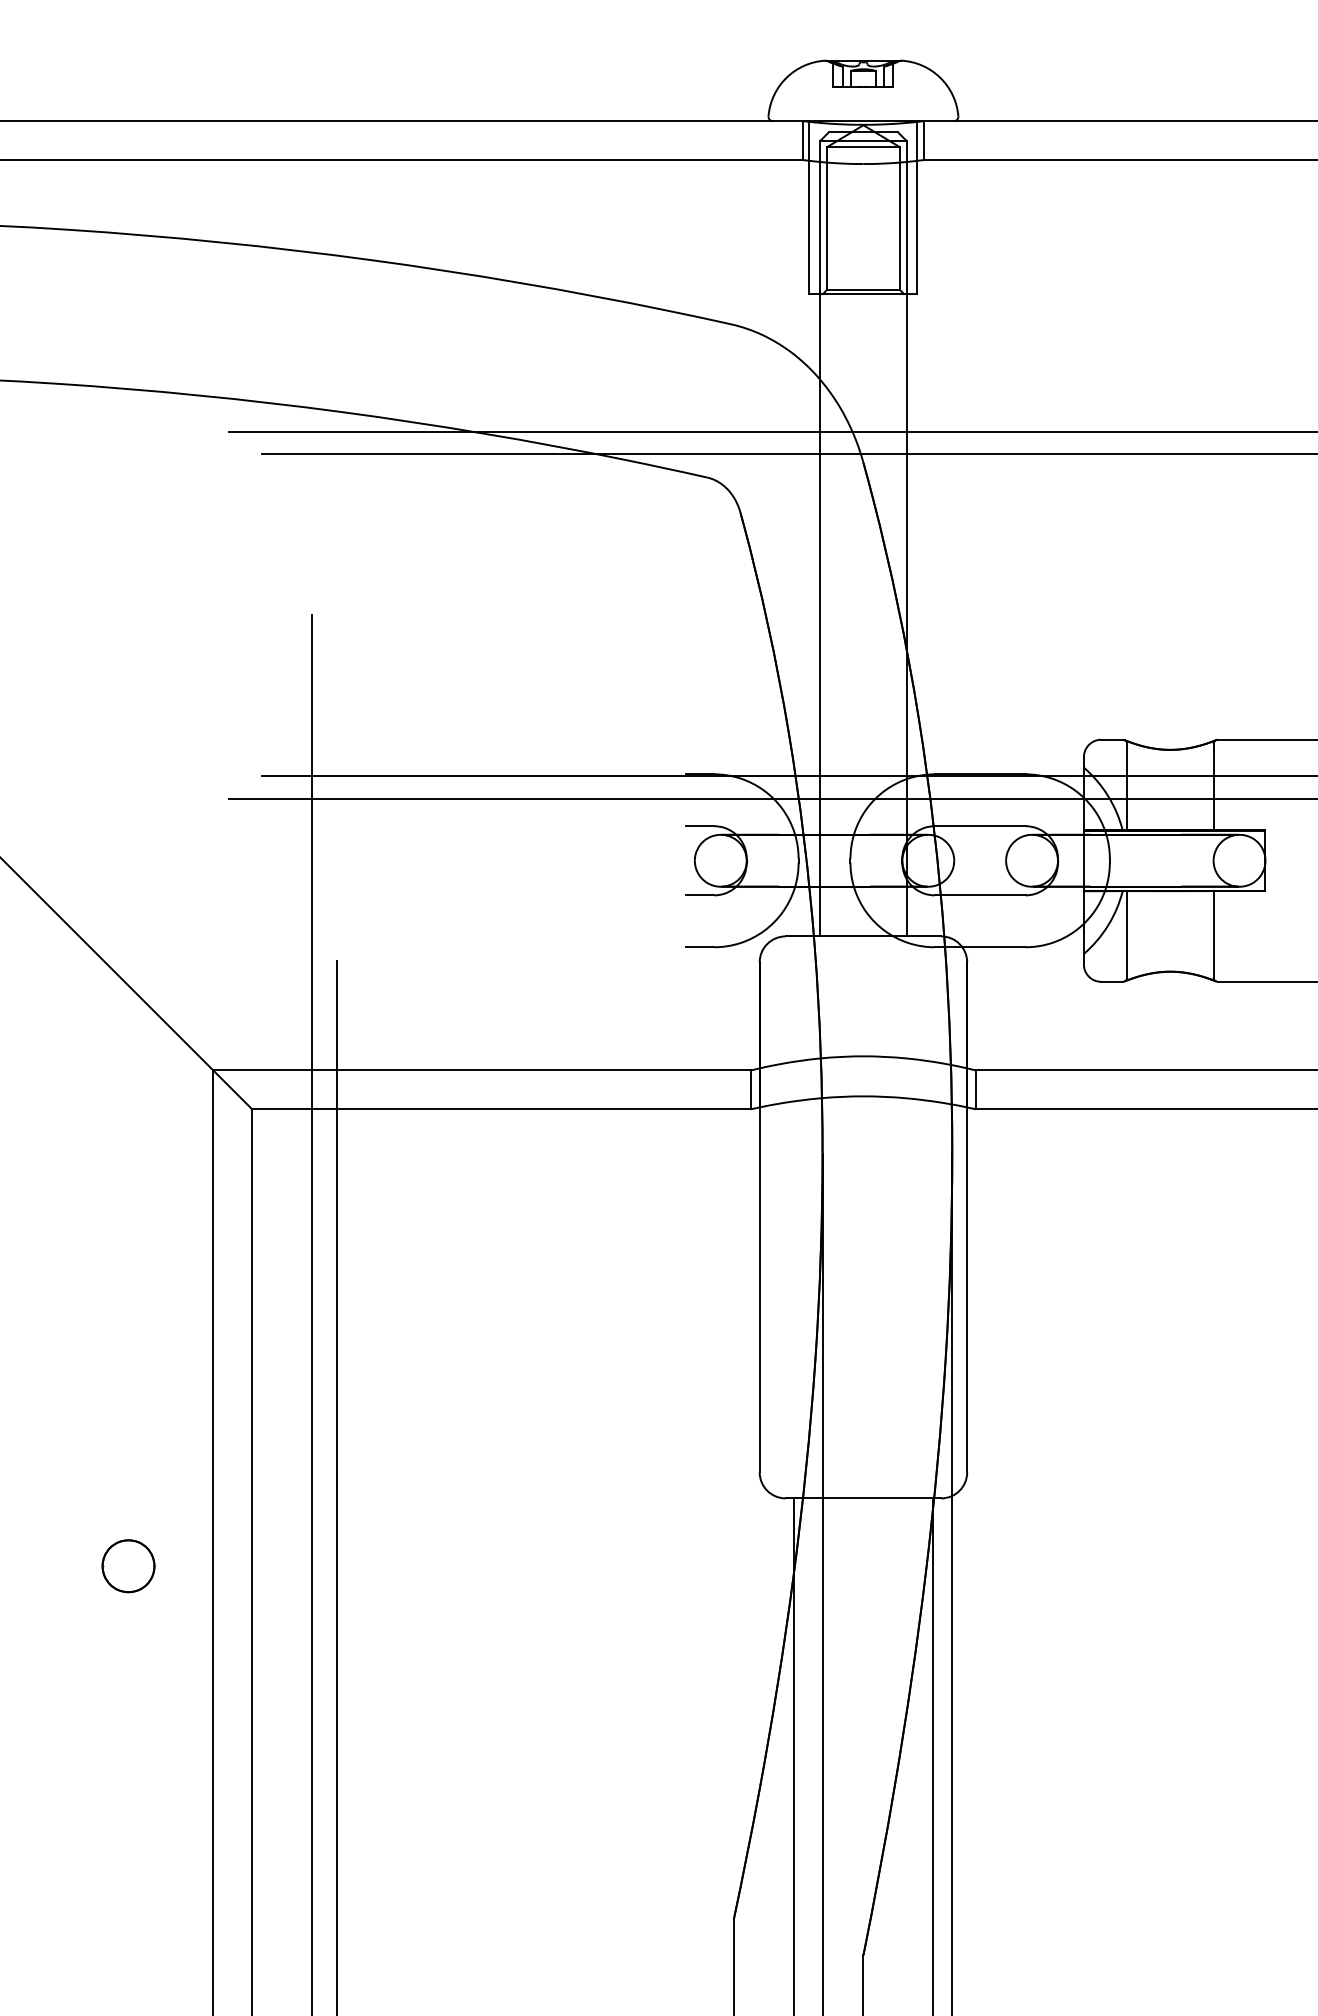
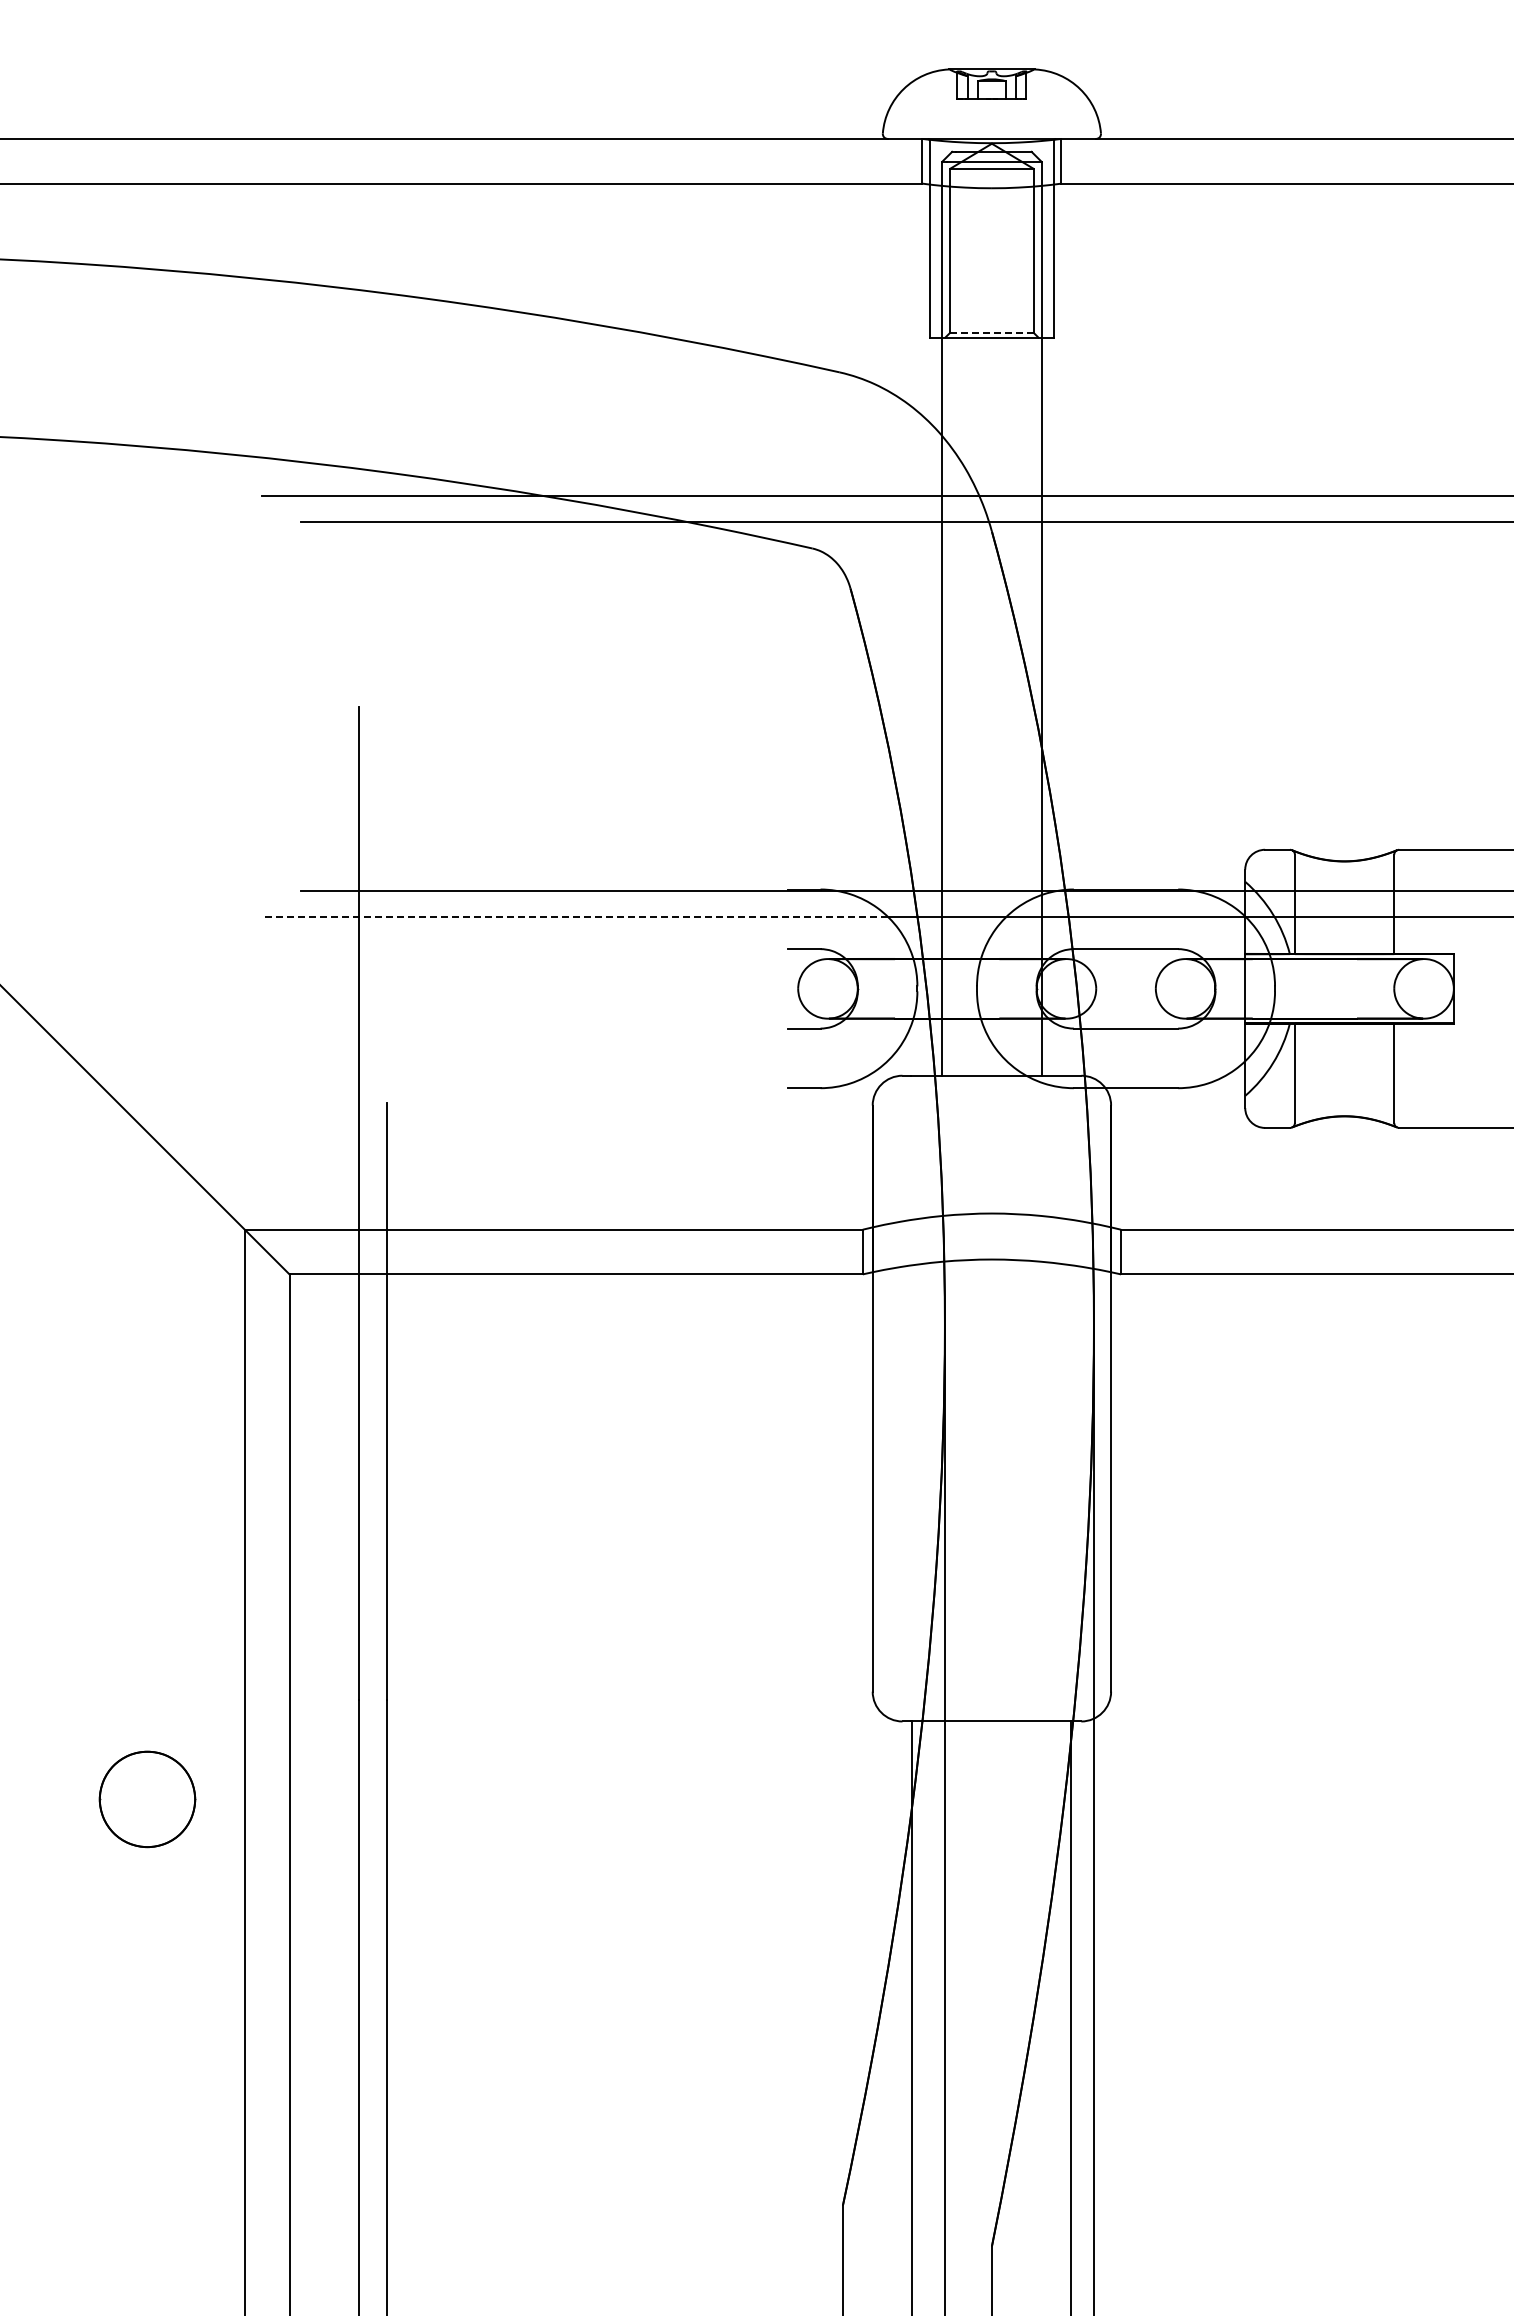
line: (863, 289) -> (991, 332), solid -> dashed
line: (500, 798) -> (574, 917), solid -> dashed
part: (128, 1566) -> (147, 1799), size x1.6

